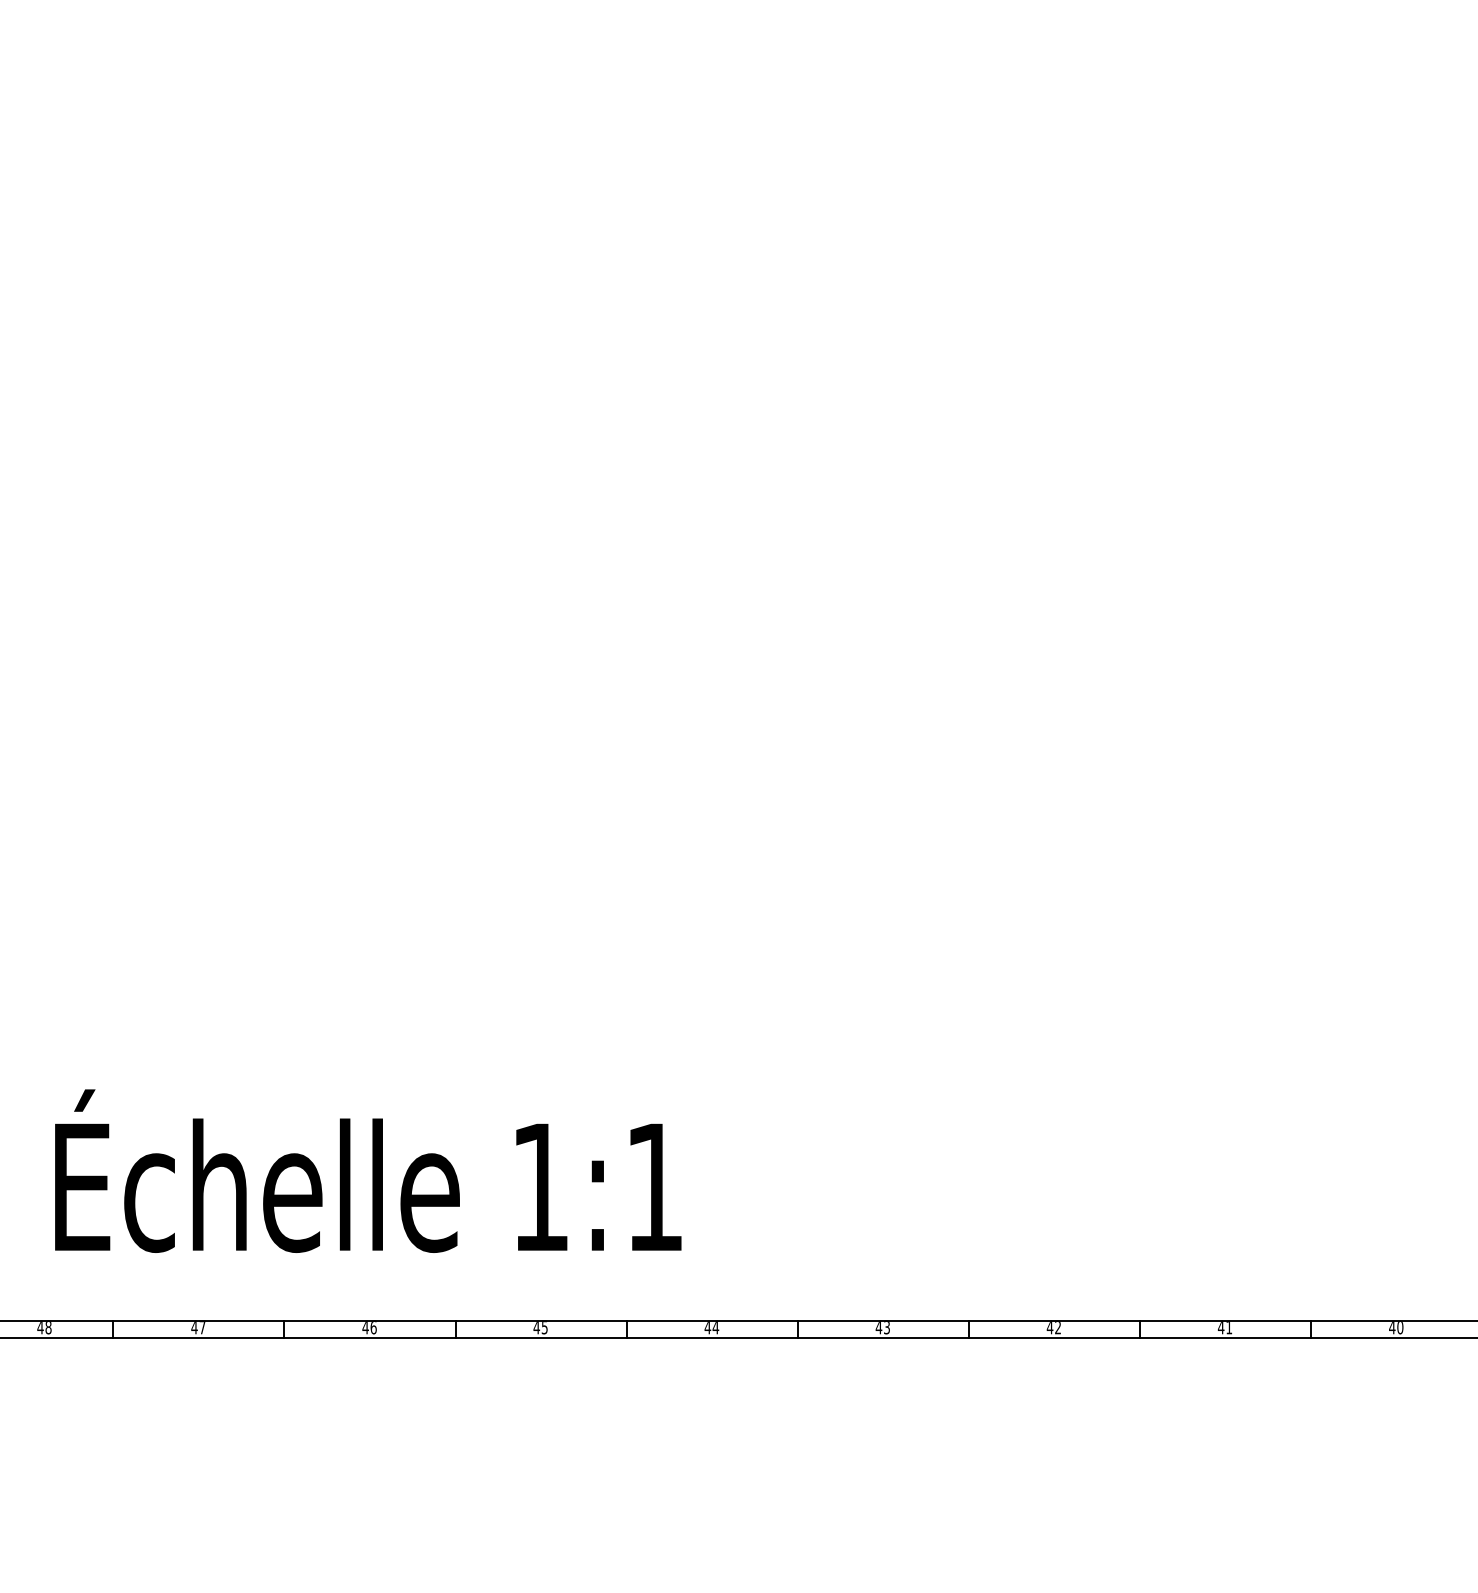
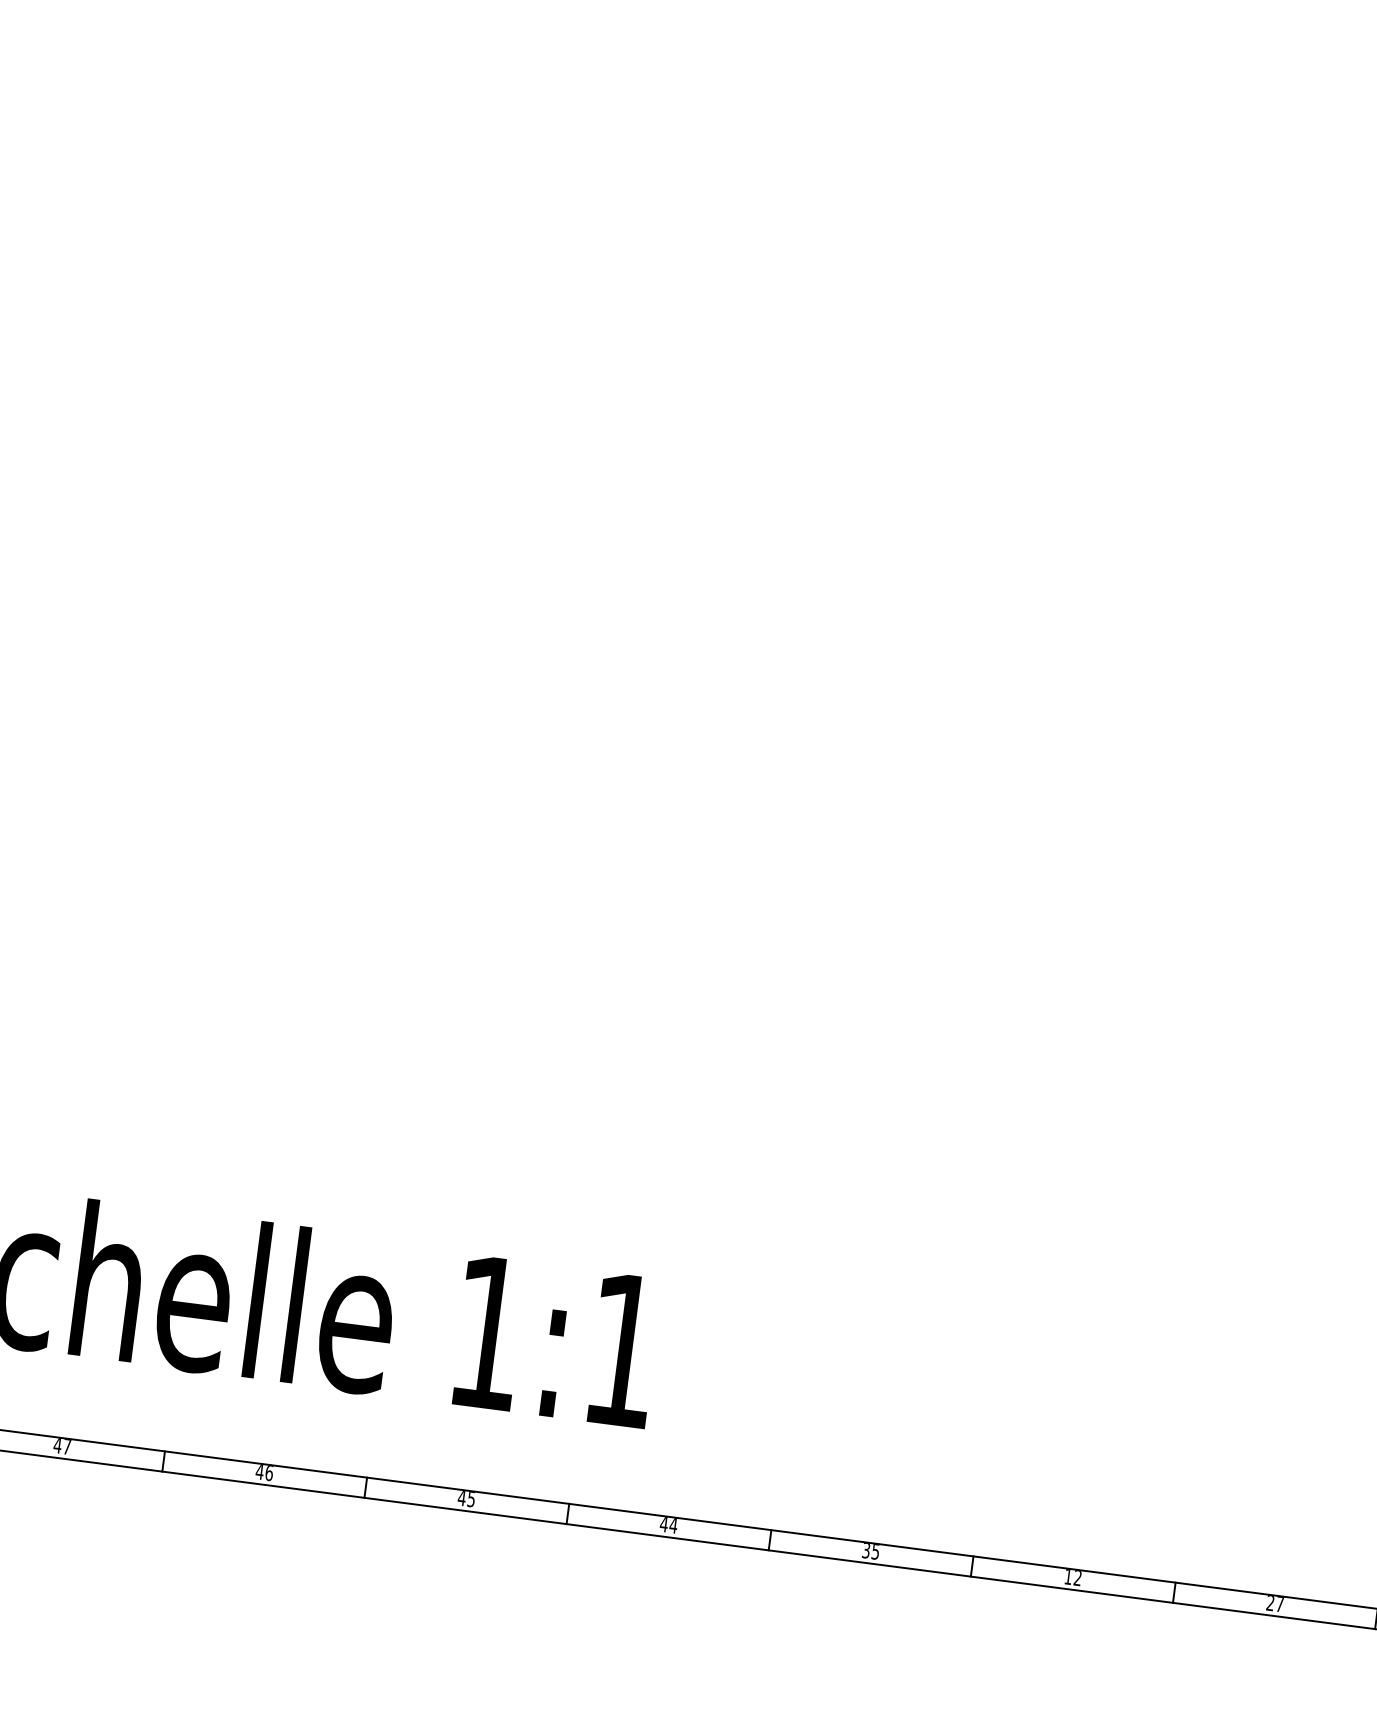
text: (882, 1328) -> (870, 1552), 43 -> 35
text: (1049, 1328) -> (1067, 1577), 42 -> 12
text: (1224, 1328) -> (1274, 1604), 41 -> 27

